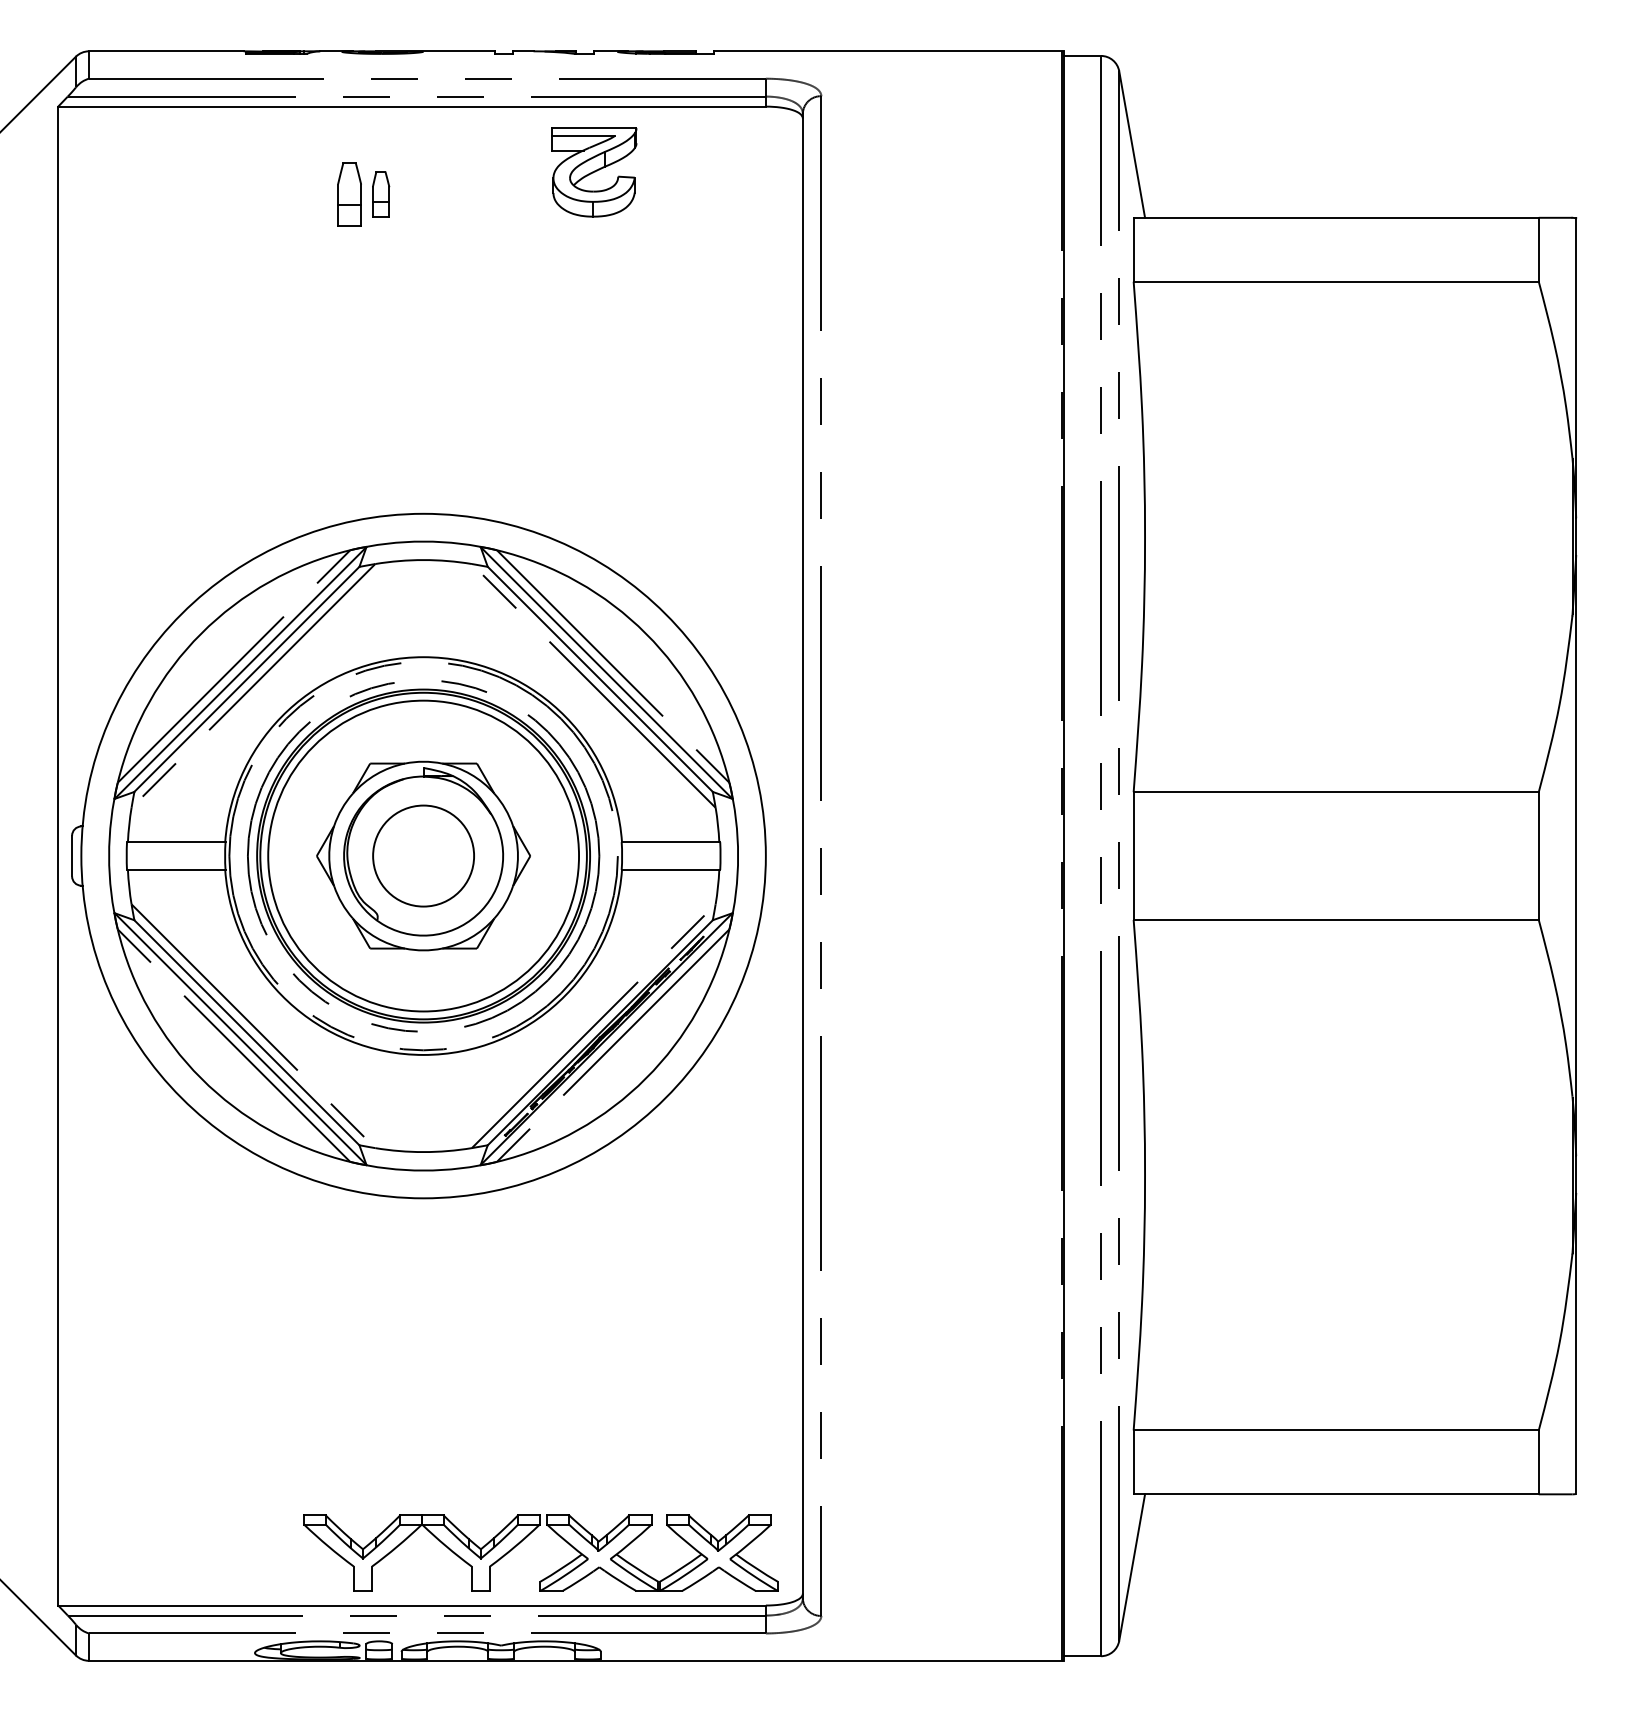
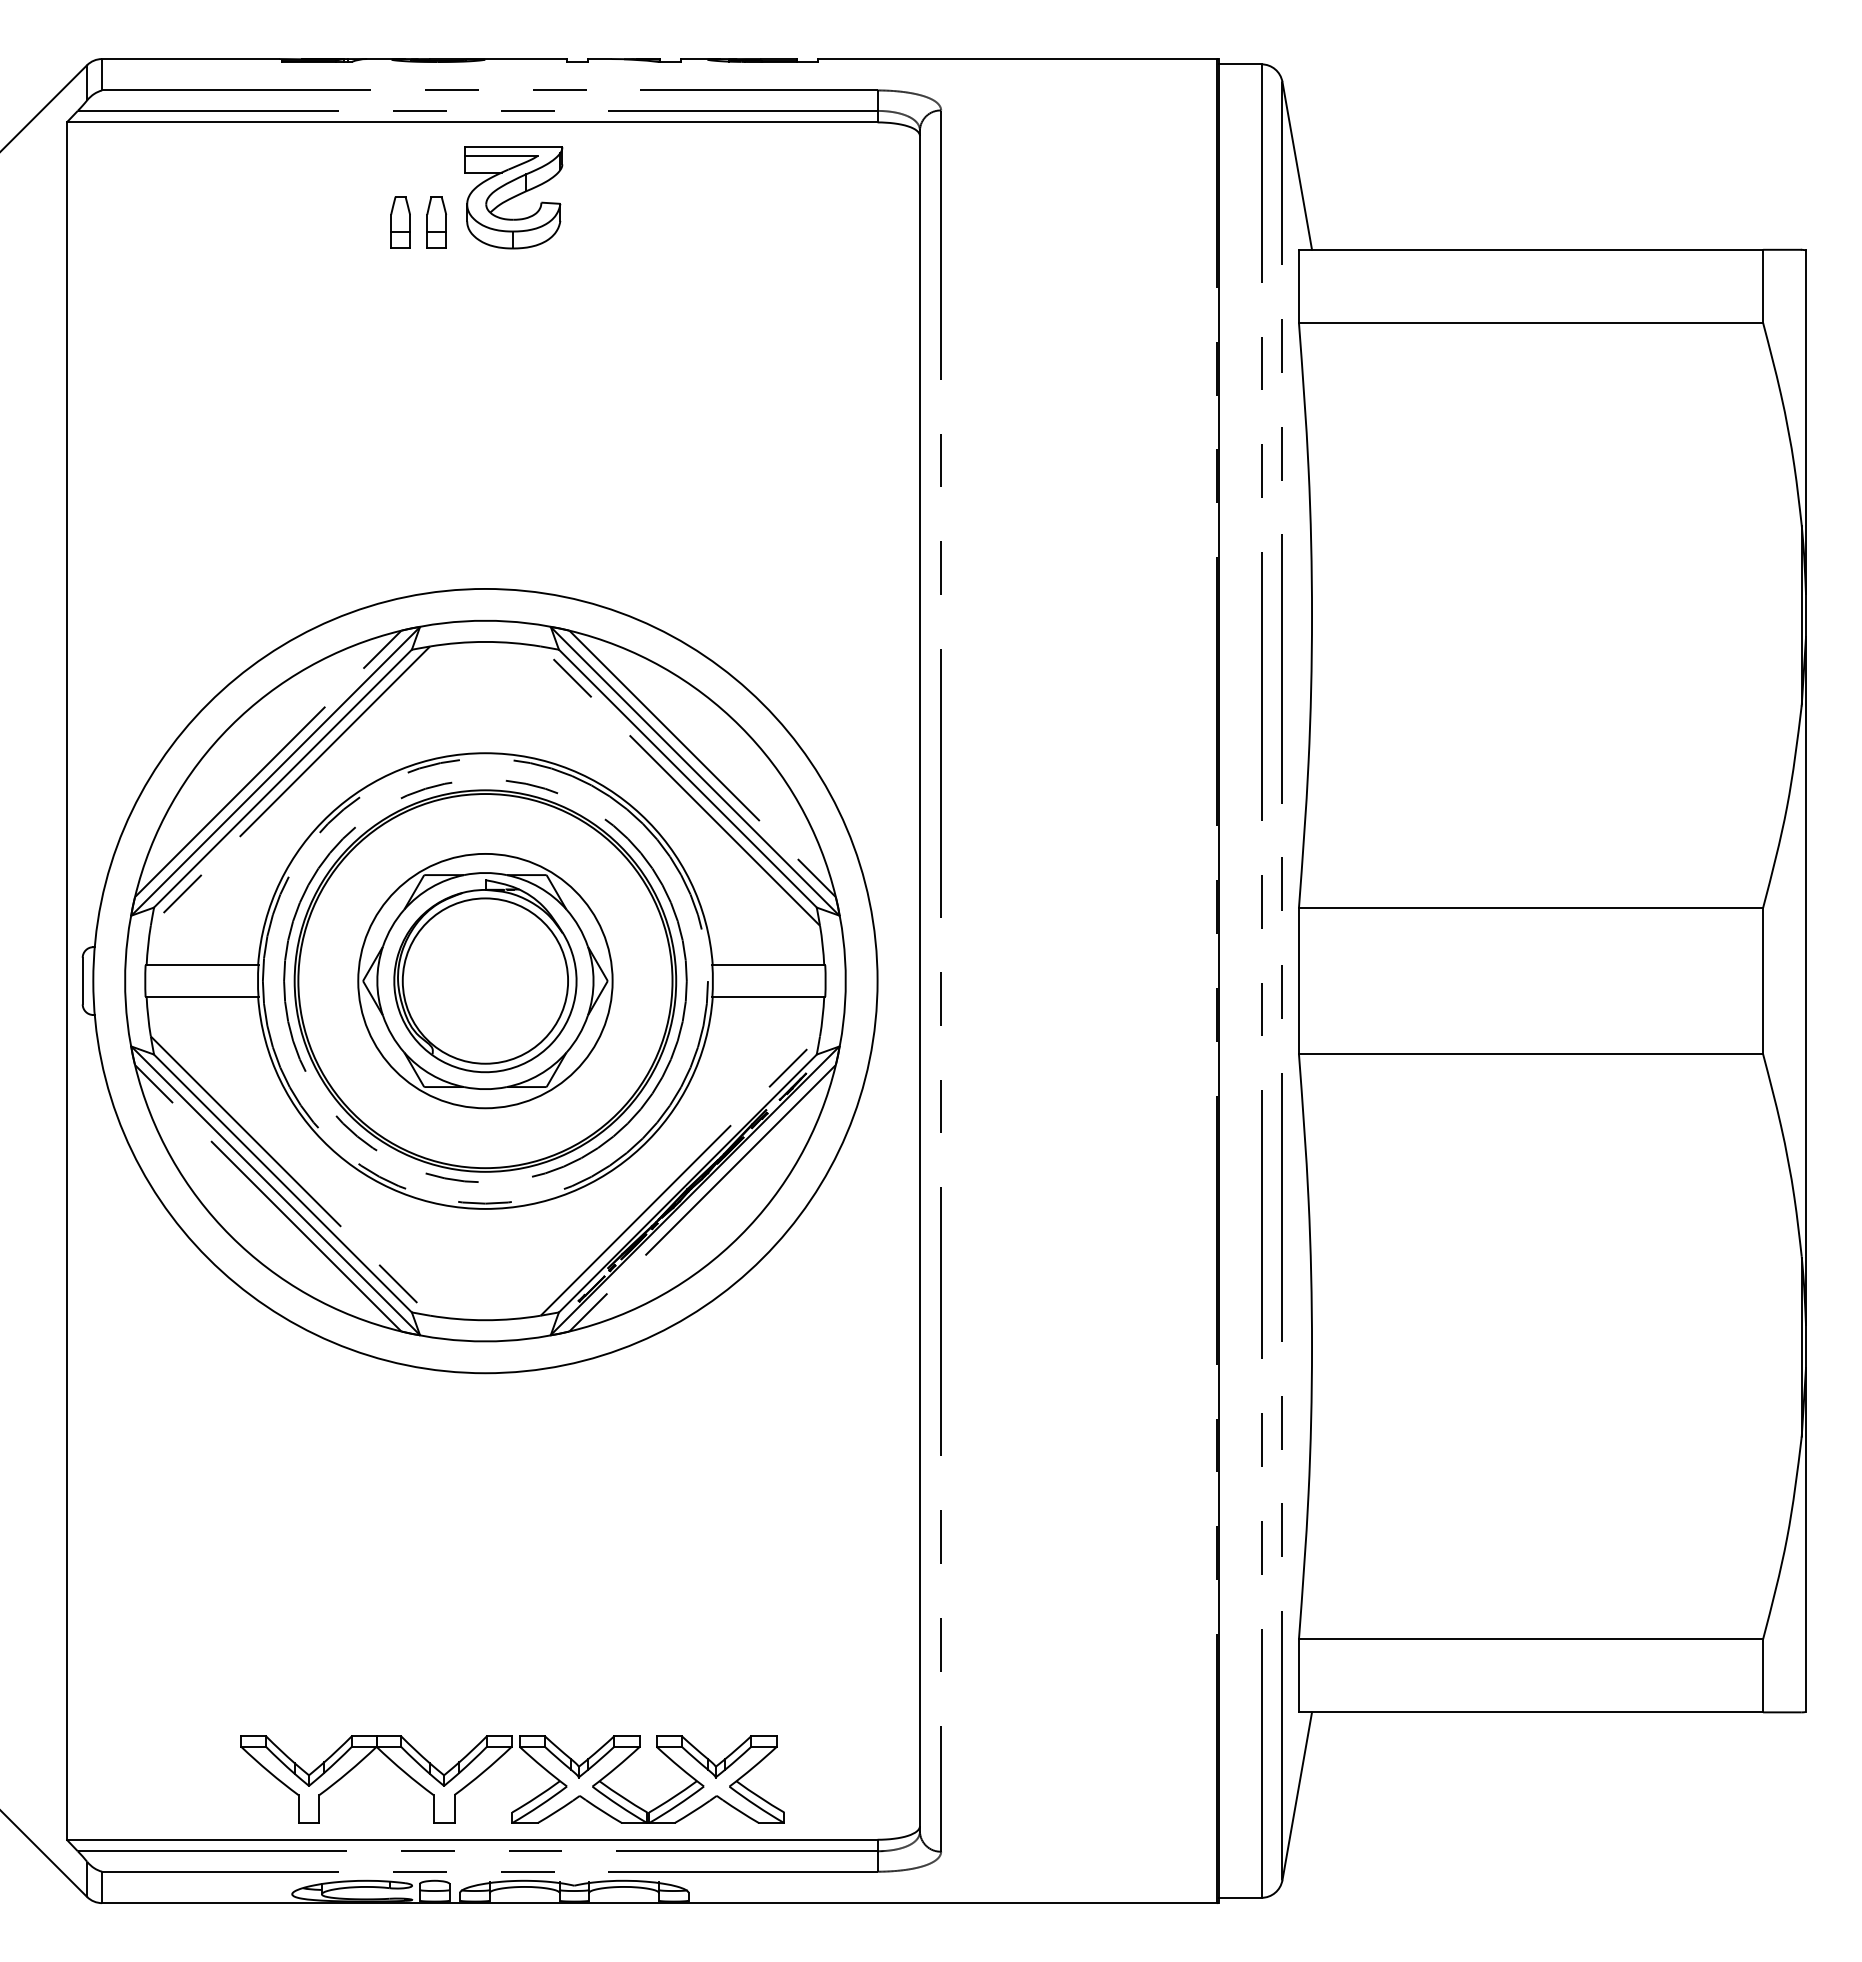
part: (593, 172) -> (513, 197), moved
part: (349, 193) -> (400, 222), size x0.71
circle: (423, 855) -> (485, 980), size x0.71
circle: (423, 855) -> (485, 980), size x1.43
part: (526, 1538) -> (496, 1762), moved

